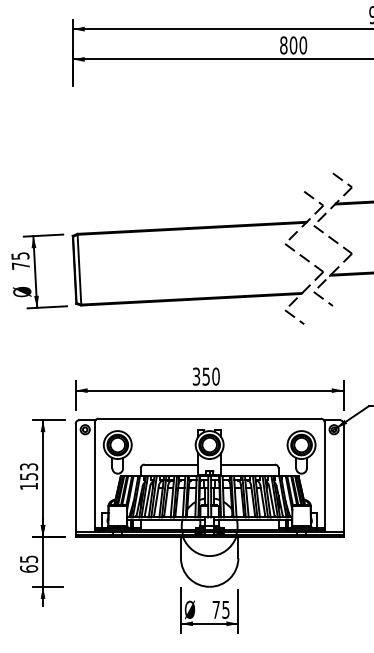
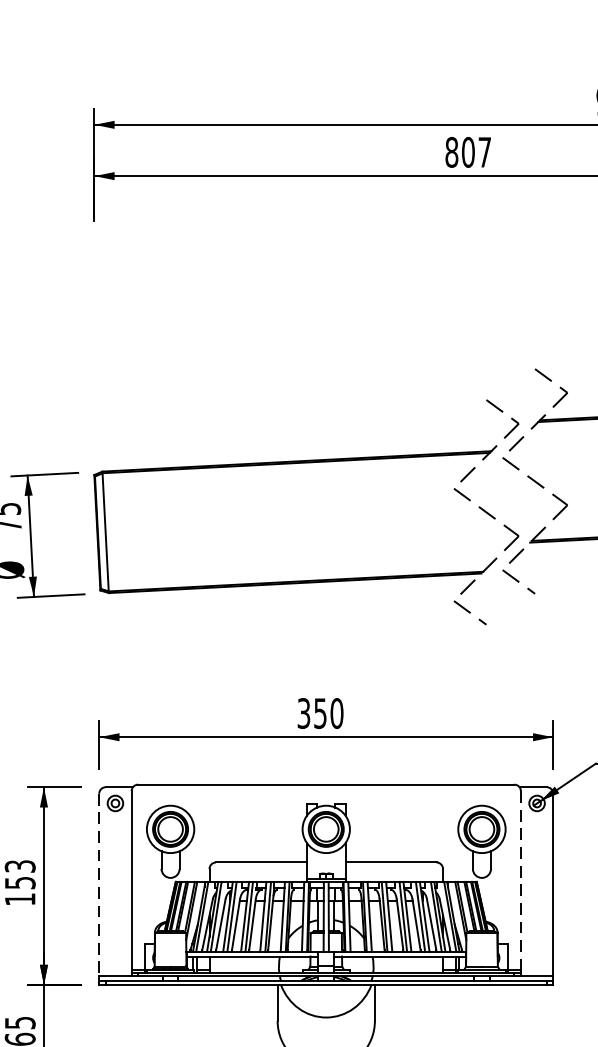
text: (303, 45) -> (485, 152), 800 -> 807
line: (324, 475) -> (520, 880), solid -> dashed
line: (75, 477) -> (98, 884), solid -> dashed

